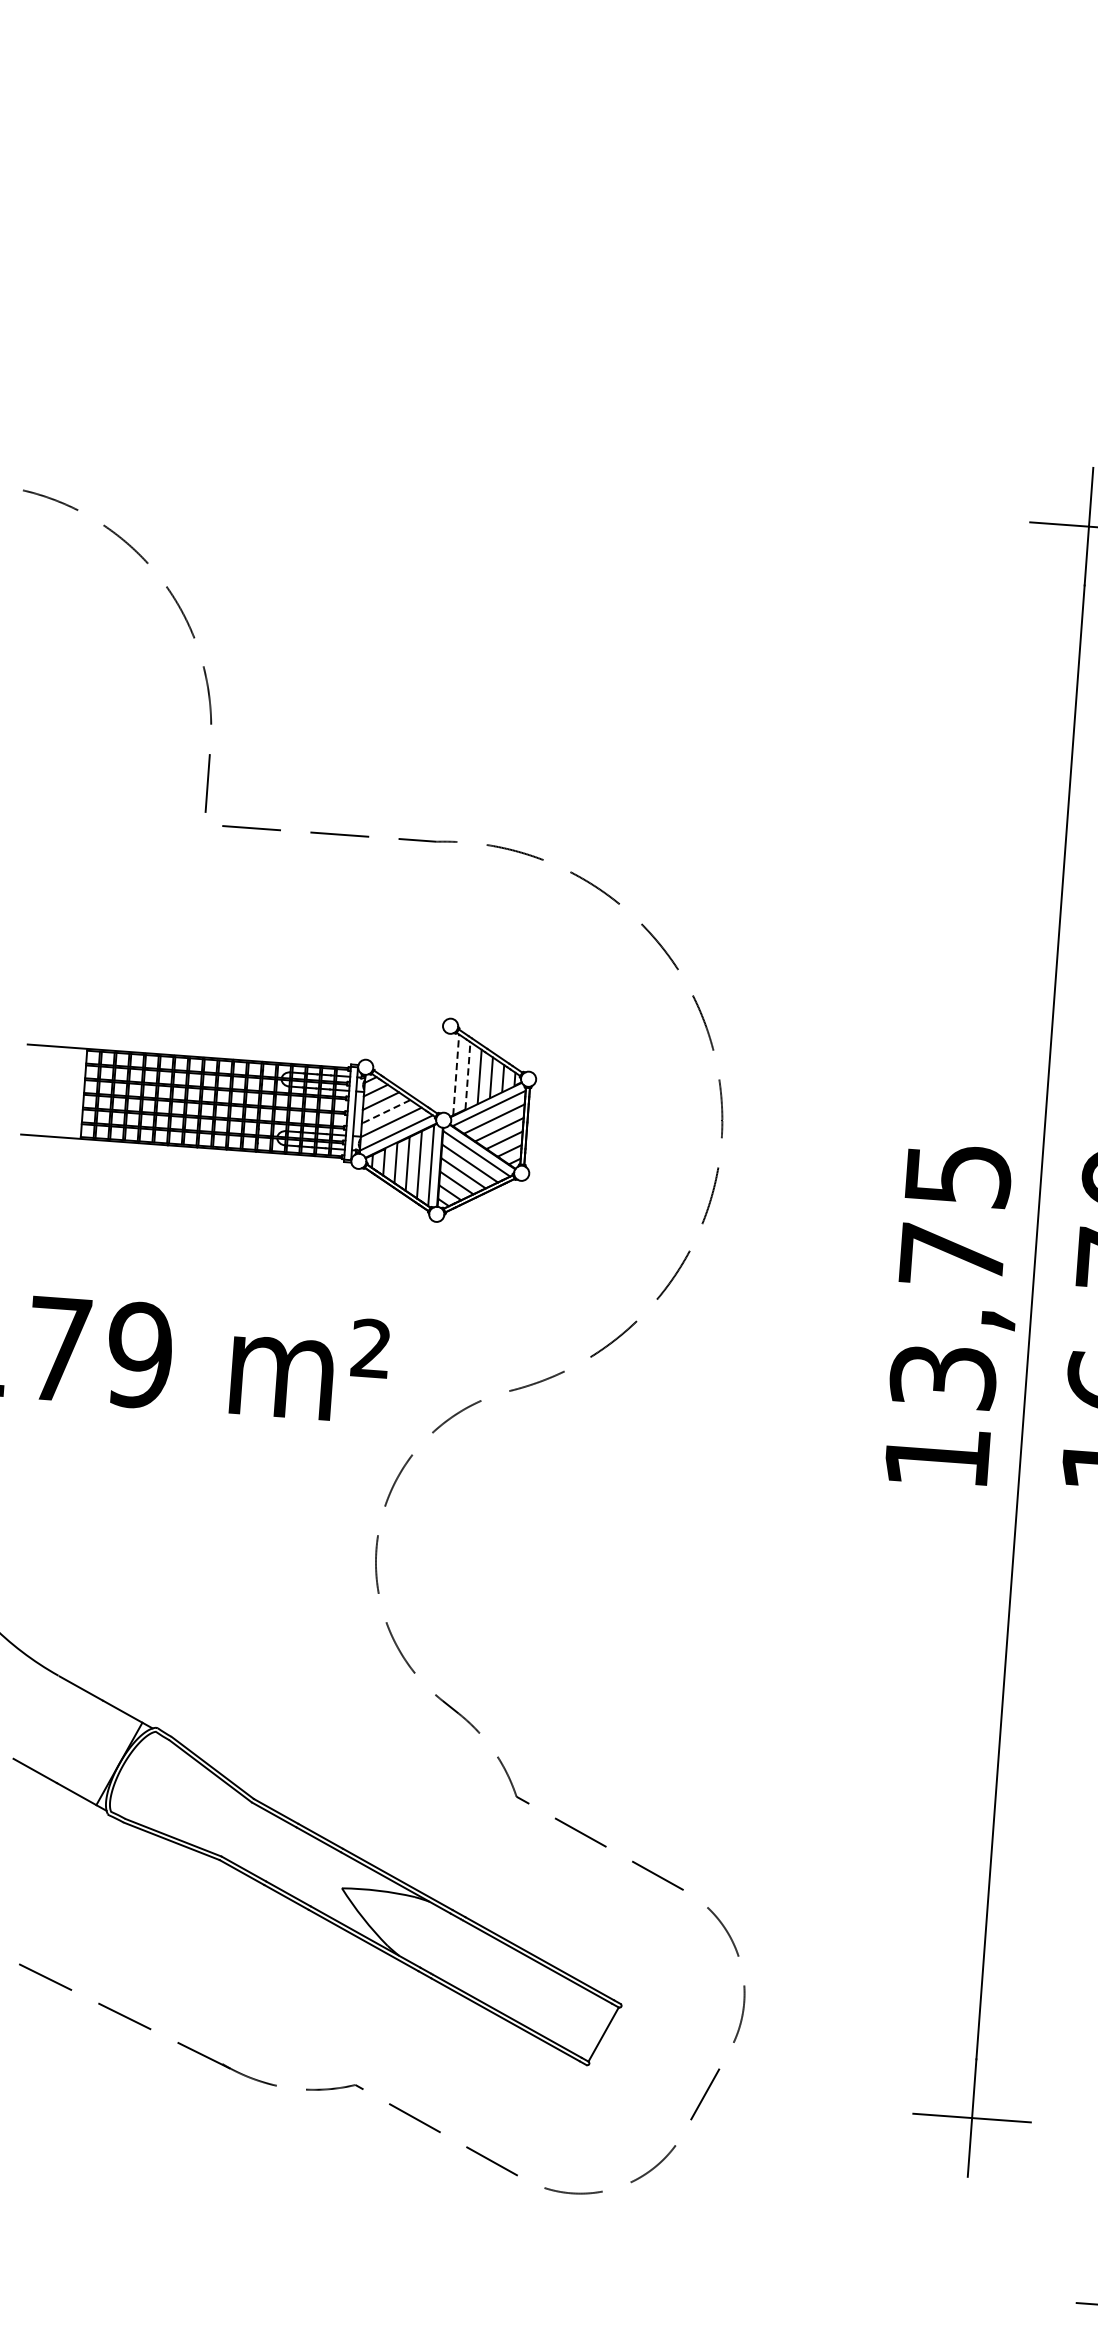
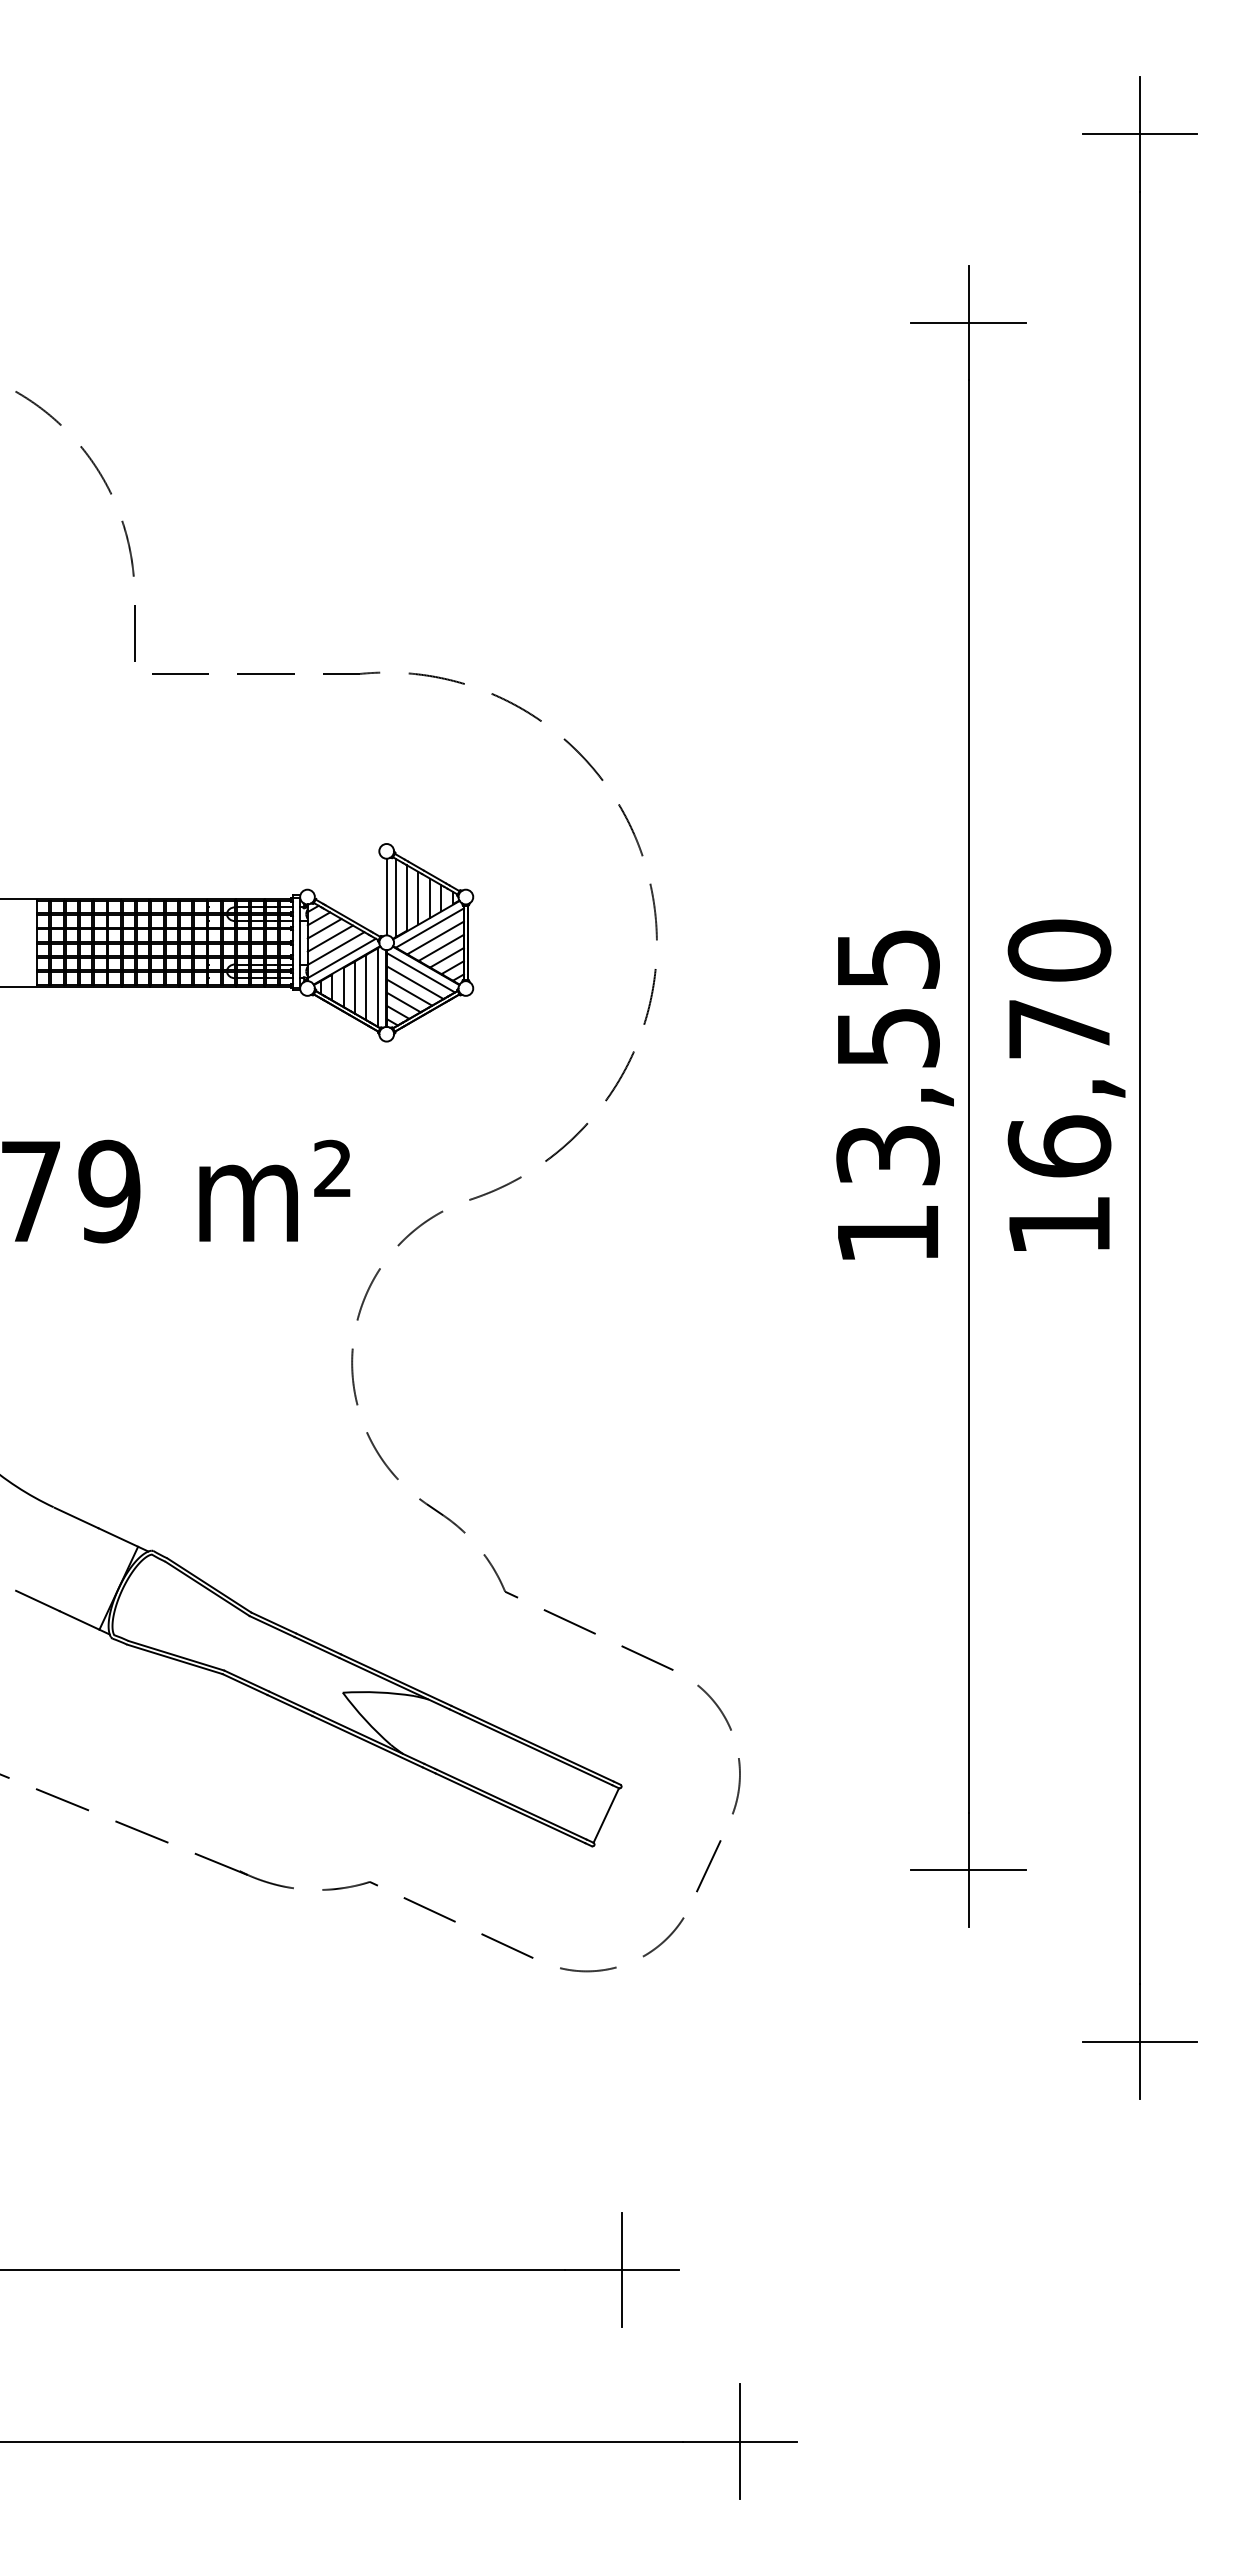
line: (446, 1072) -> (386, 896), added
line: (456, 1074) -> (395, 897), dashed -> solid
line: (467, 1076) -> (406, 898), dashed -> solid
line: (385, 1111) -> (329, 938), dashed -> solid
text: (952, 1256) -> (888, 1038), 13,75 -> 13,55

